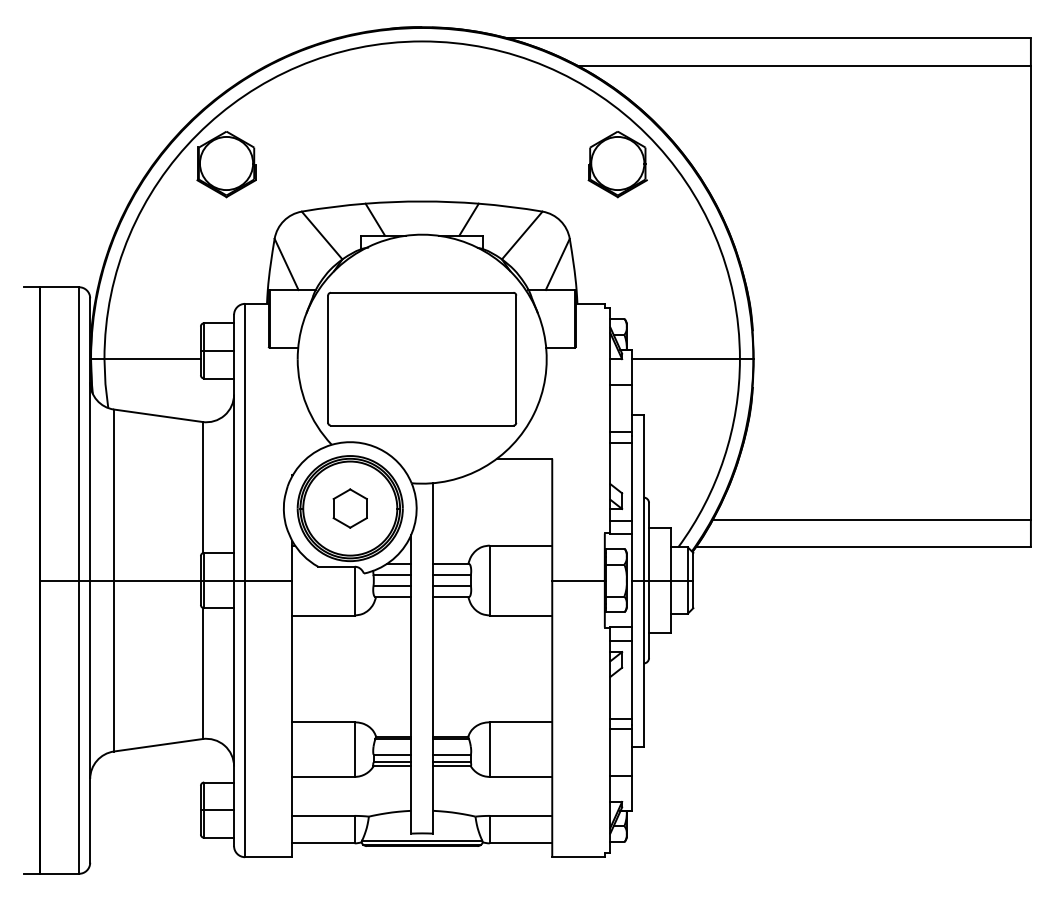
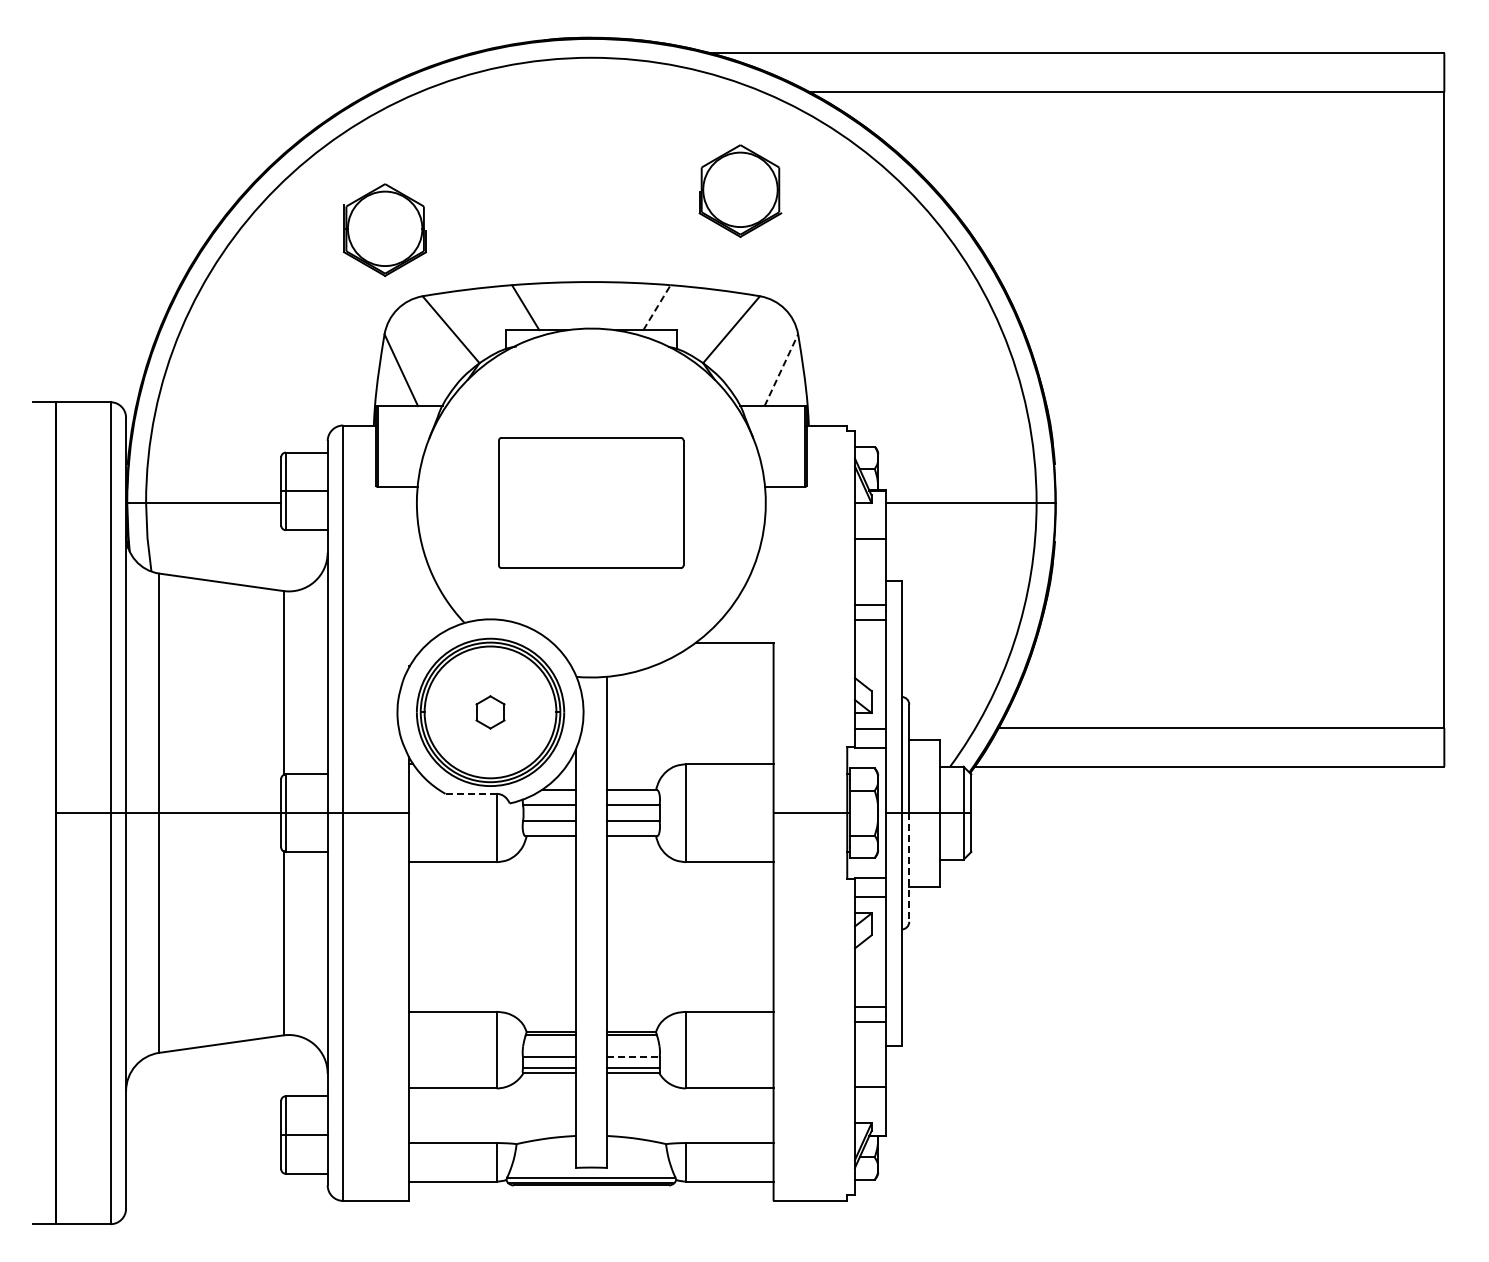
part: (226, 163) -> (384, 229), moved
part: (617, 164) -> (740, 191), moved
line: (469, 219) -> (657, 307), solid -> dashed
line: (557, 264) -> (781, 370), solid -> dashed
part: (421, 358) -> (590, 502), size x0.7
part: (350, 508) -> (490, 712), size x0.6
line: (336, 566) -> (471, 793), solid -> dashed
line: (649, 619) -> (909, 868), solid -> dashed
line: (452, 754) -> (633, 1057), solid -> dashed

